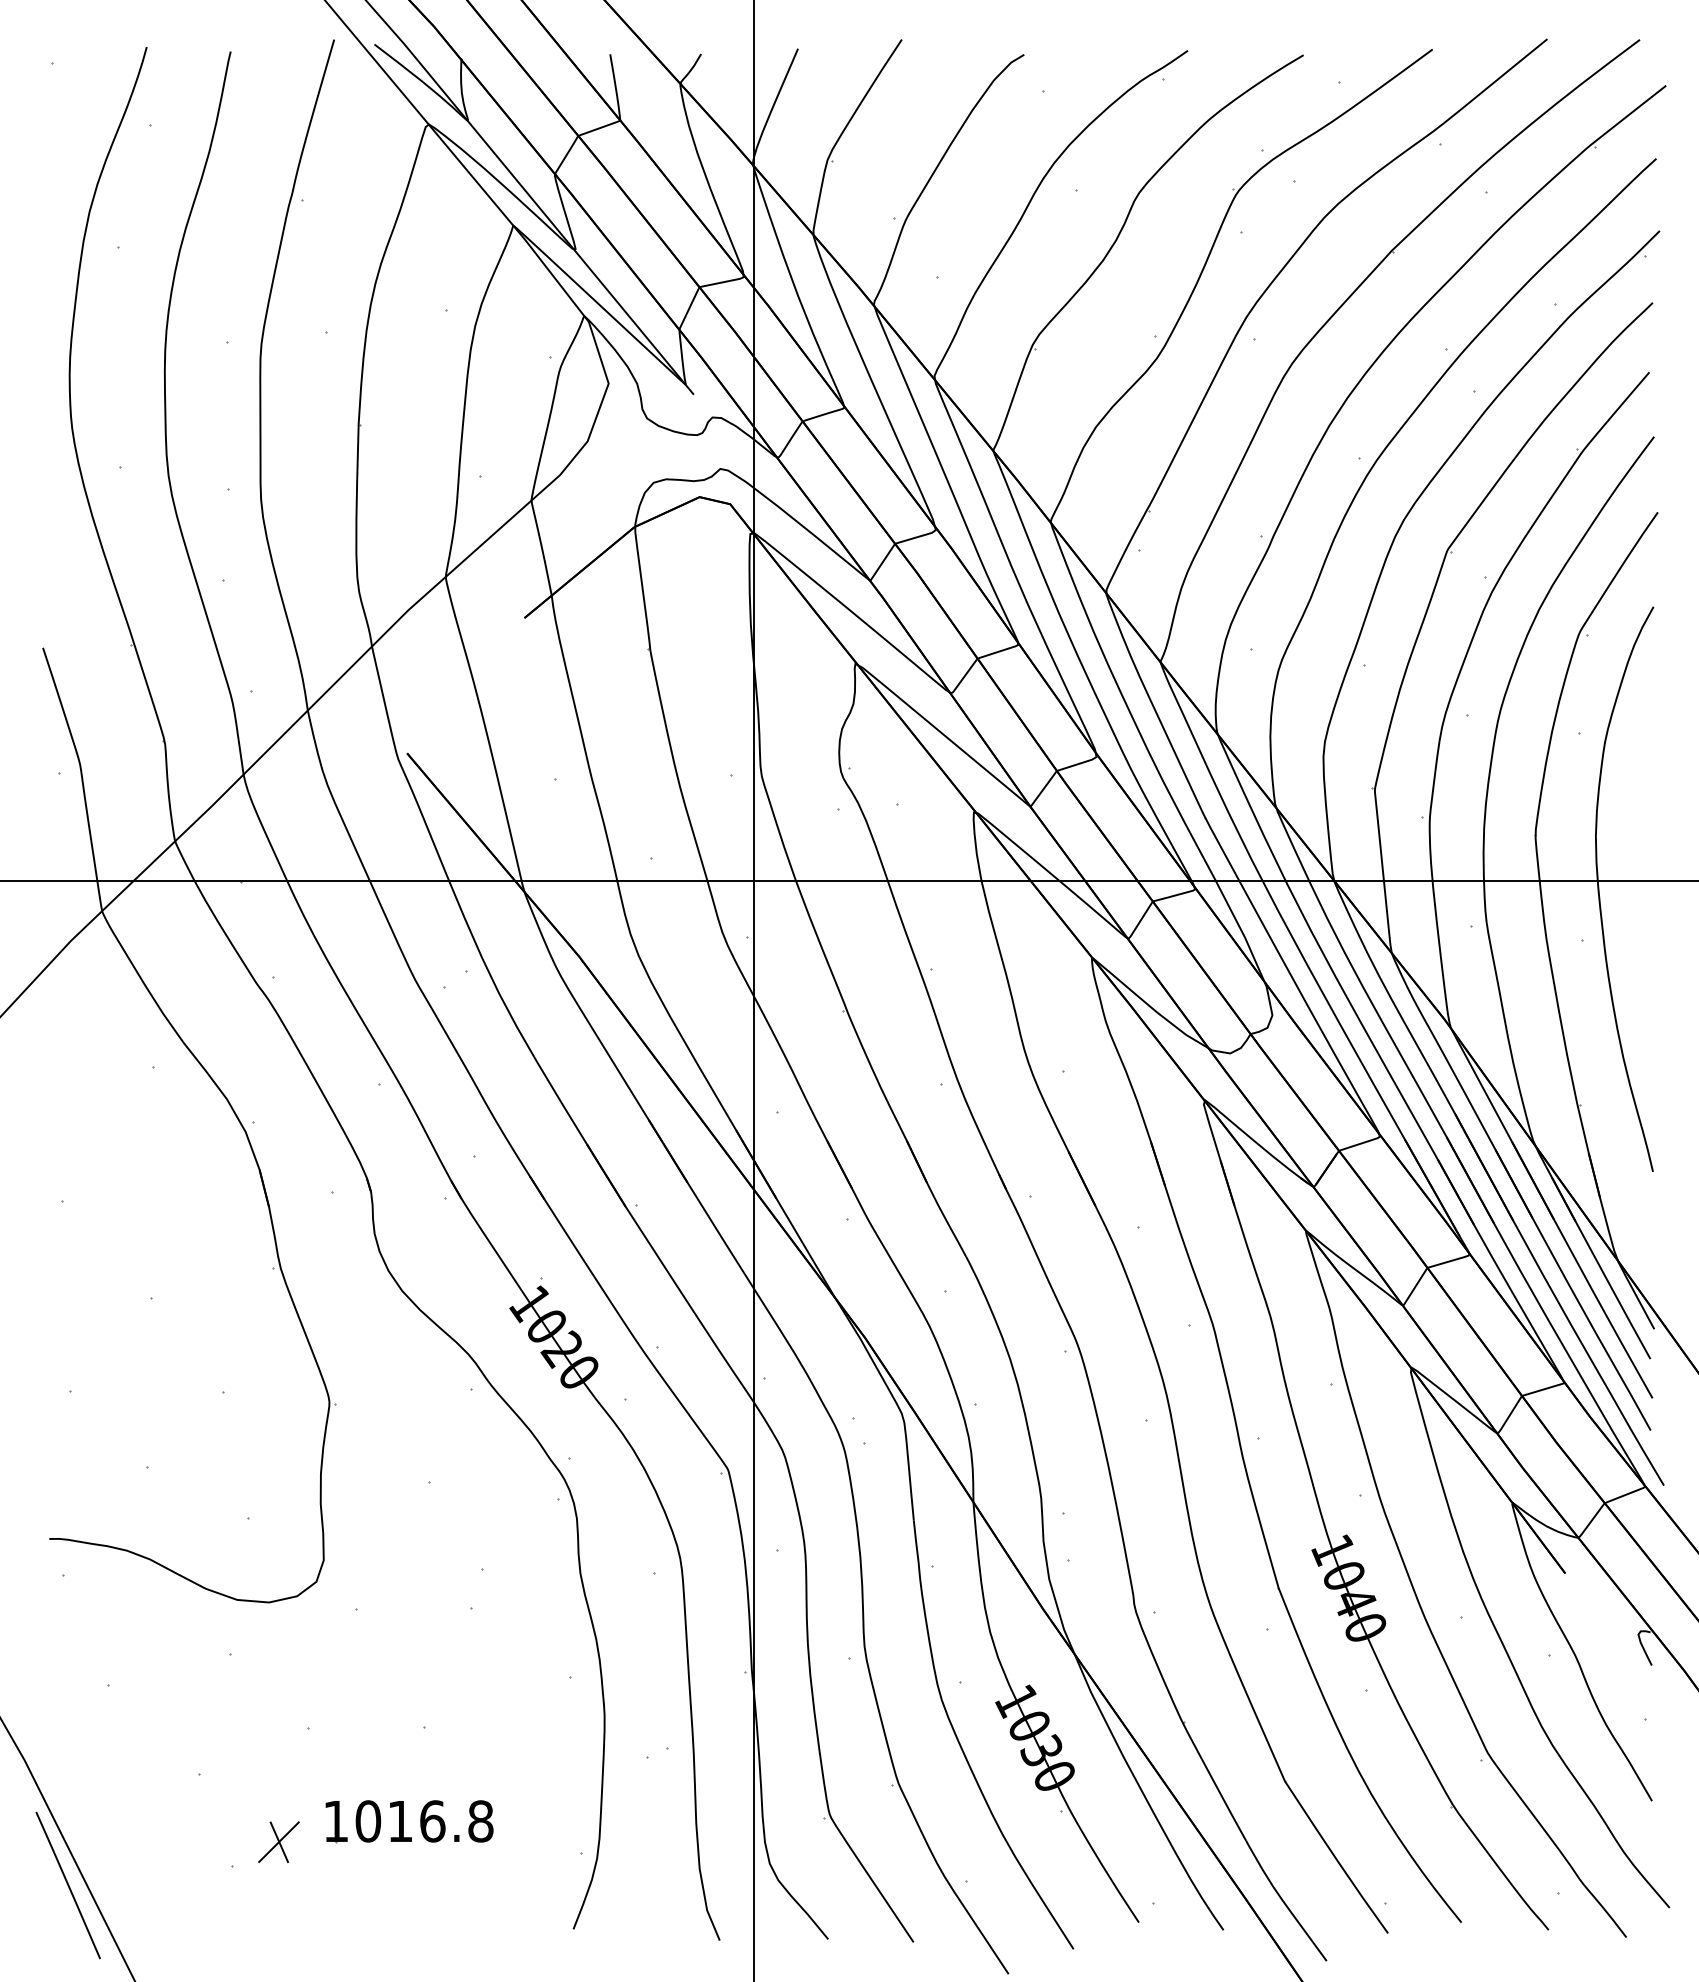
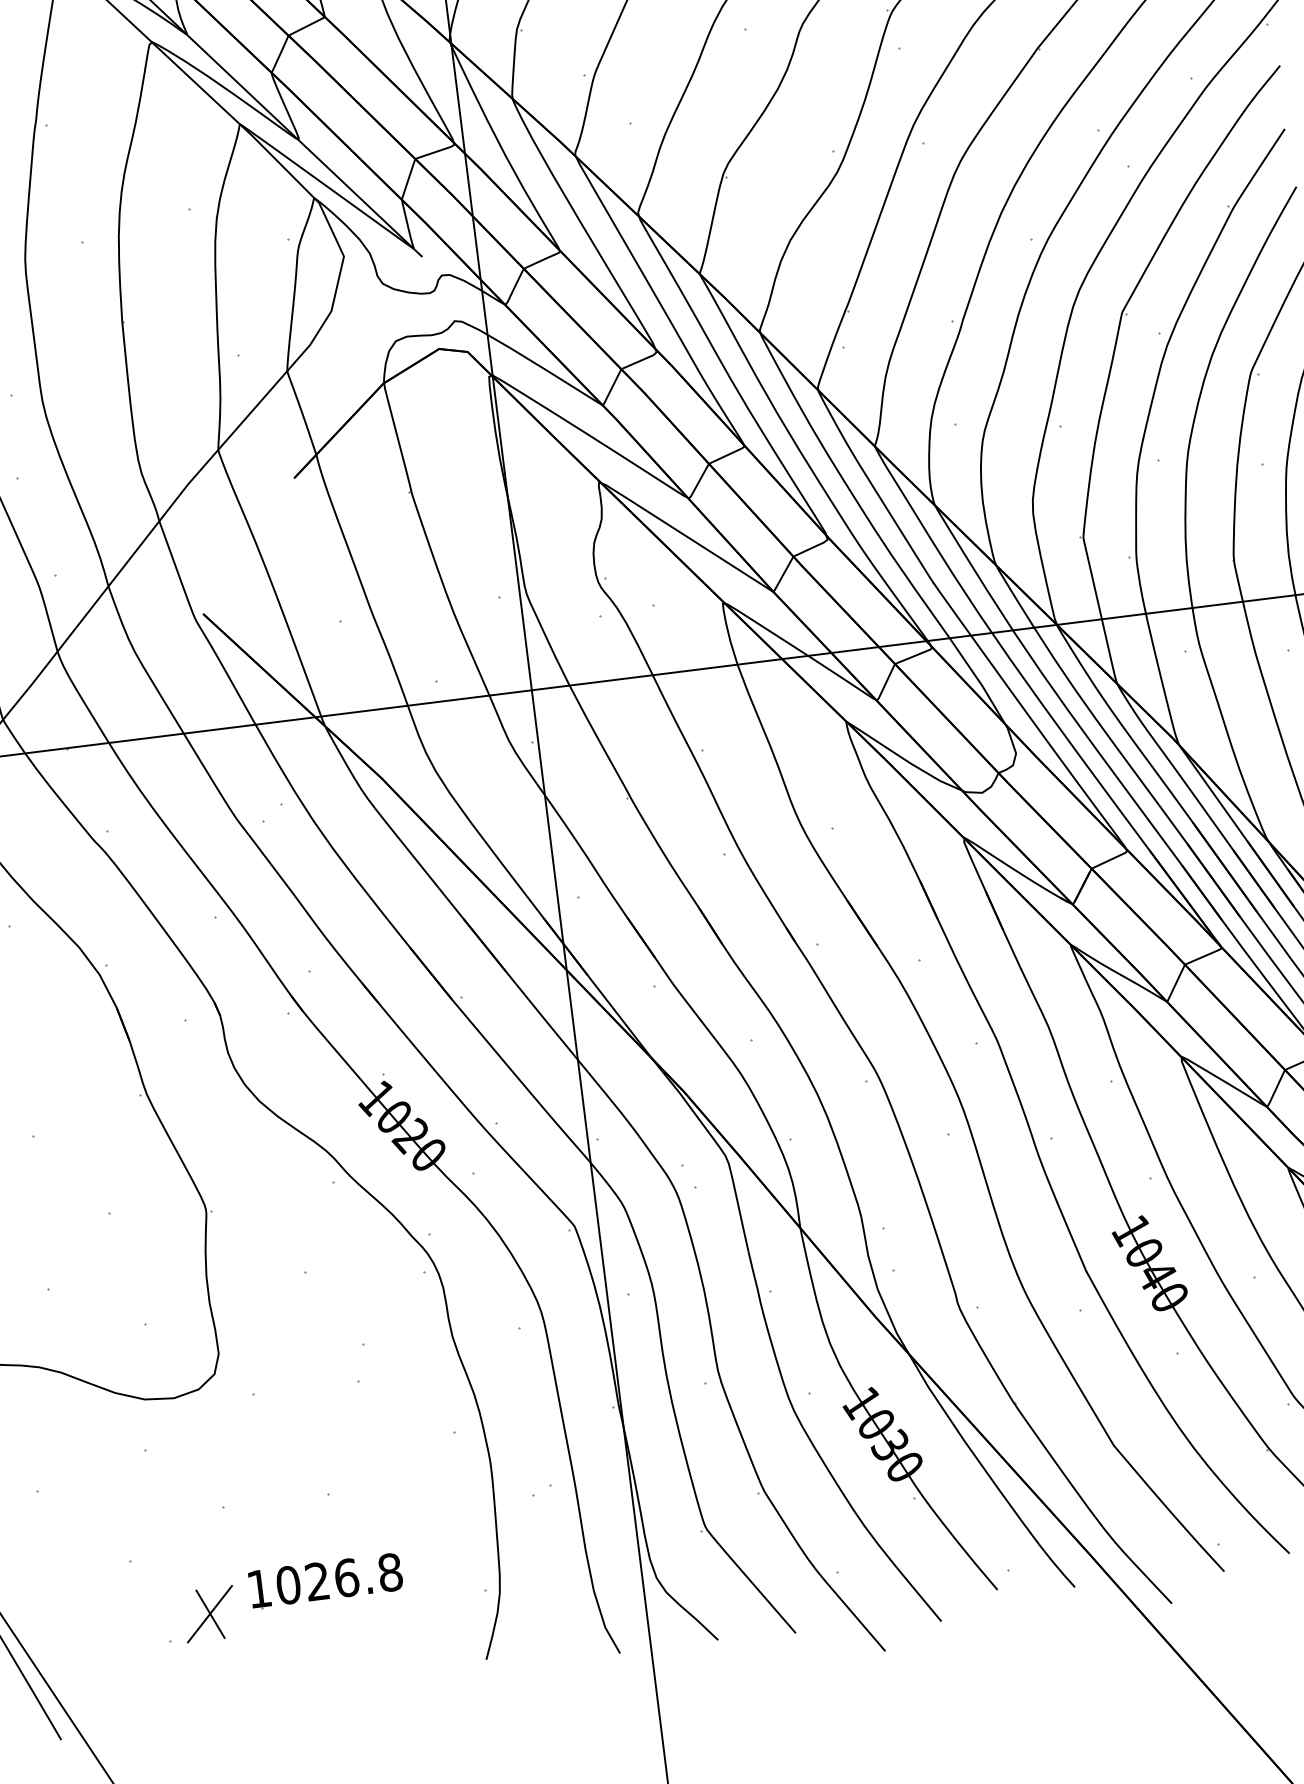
text: (399, 1820) -> (316, 1580), 1016.8 -> 1026.8
part: (278, 1841) -> (209, 1613), size x1.4

